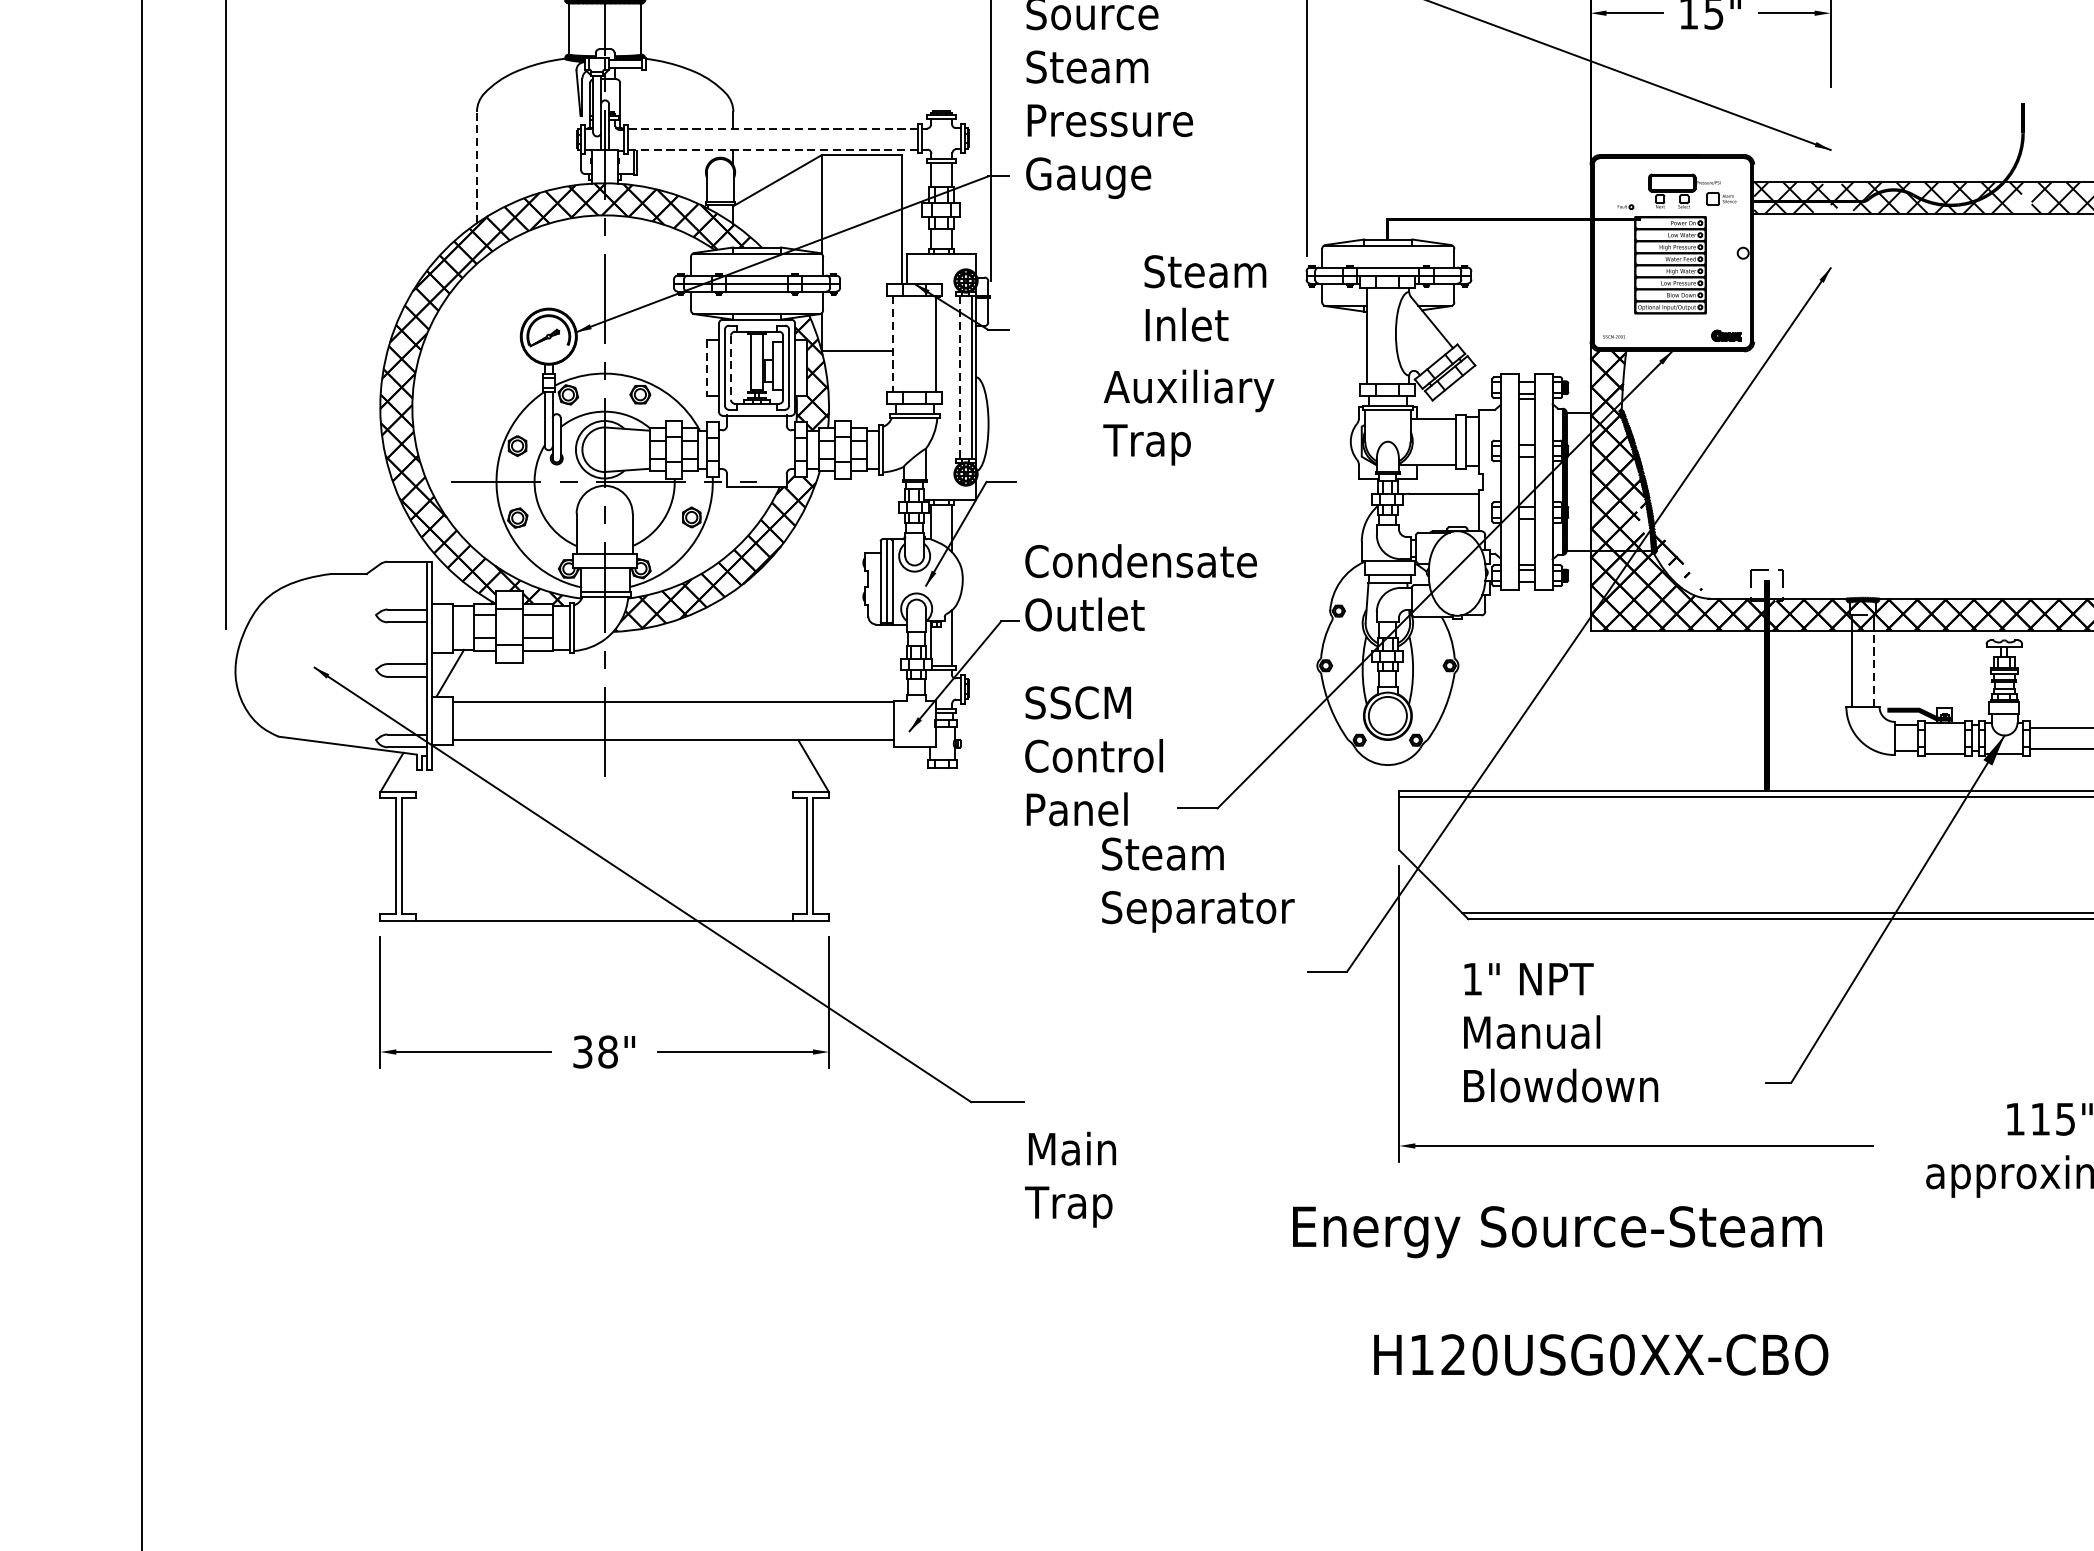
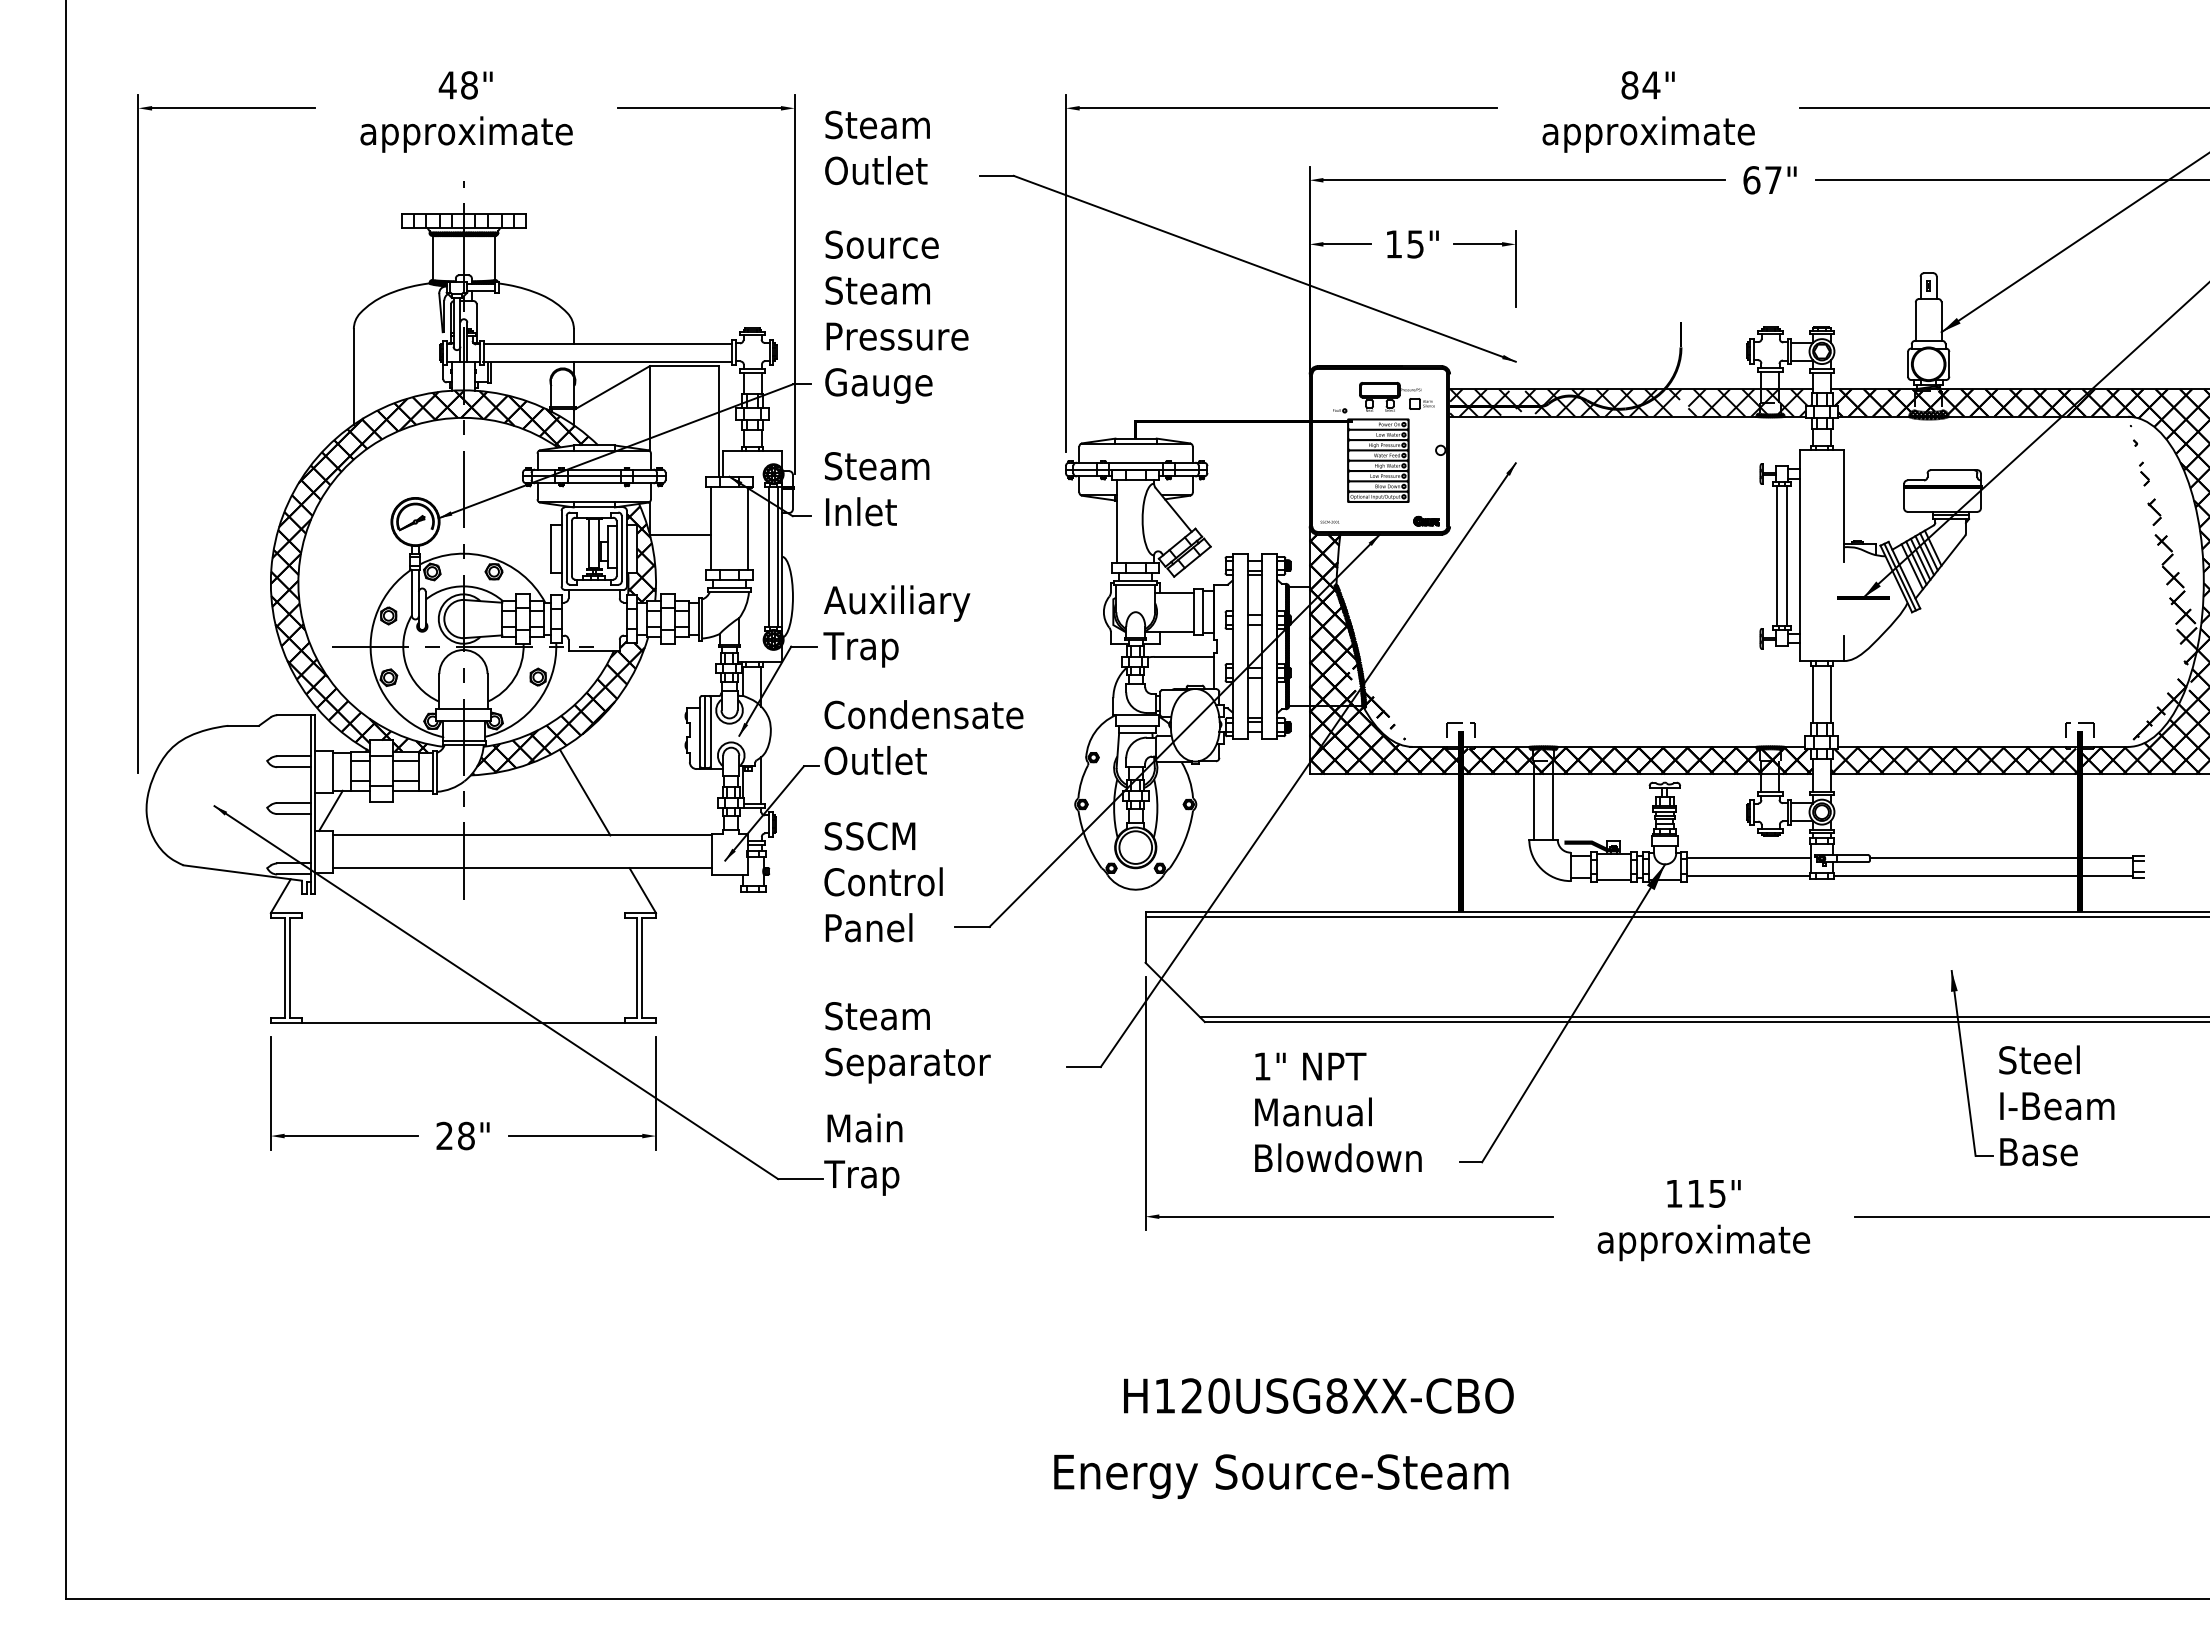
line: (773, 128) -> (608, 343), dashed -> solid
line: (772, 149) -> (607, 361), dashed -> solid
line: (476, 167) -> (353, 376), dashed -> solid
text: (1204, 298) -> (876, 489), moved
line: (893, 345) -> (711, 529), dashed -> solid
line: (730, 367) -> (571, 548), dashed -> solid
line: (707, 368) -> (551, 549), dashed -> solid
line: (960, 378) -> (768, 557), dashed -> solid
text: (1188, 417) -> (896, 626), moved
line: (745, 651) -> (584, 792), added
line: (1873, 669) -> (1552, 807), dashed -> solid
text: (1197, 884) -> (907, 1042), moved
text: (1561, 1032) -> (1338, 1112), moved
text: (582, 1052) -> (444, 1136), 38" -> 28"
text: (1070, 1179) -> (863, 1154), moved
text: (1557, 1231) -> (1281, 1476), moved
text: (1621, 1354) -> (1336, 1395), H120USG0XX-CBO -> H120USG8XX-CBO

